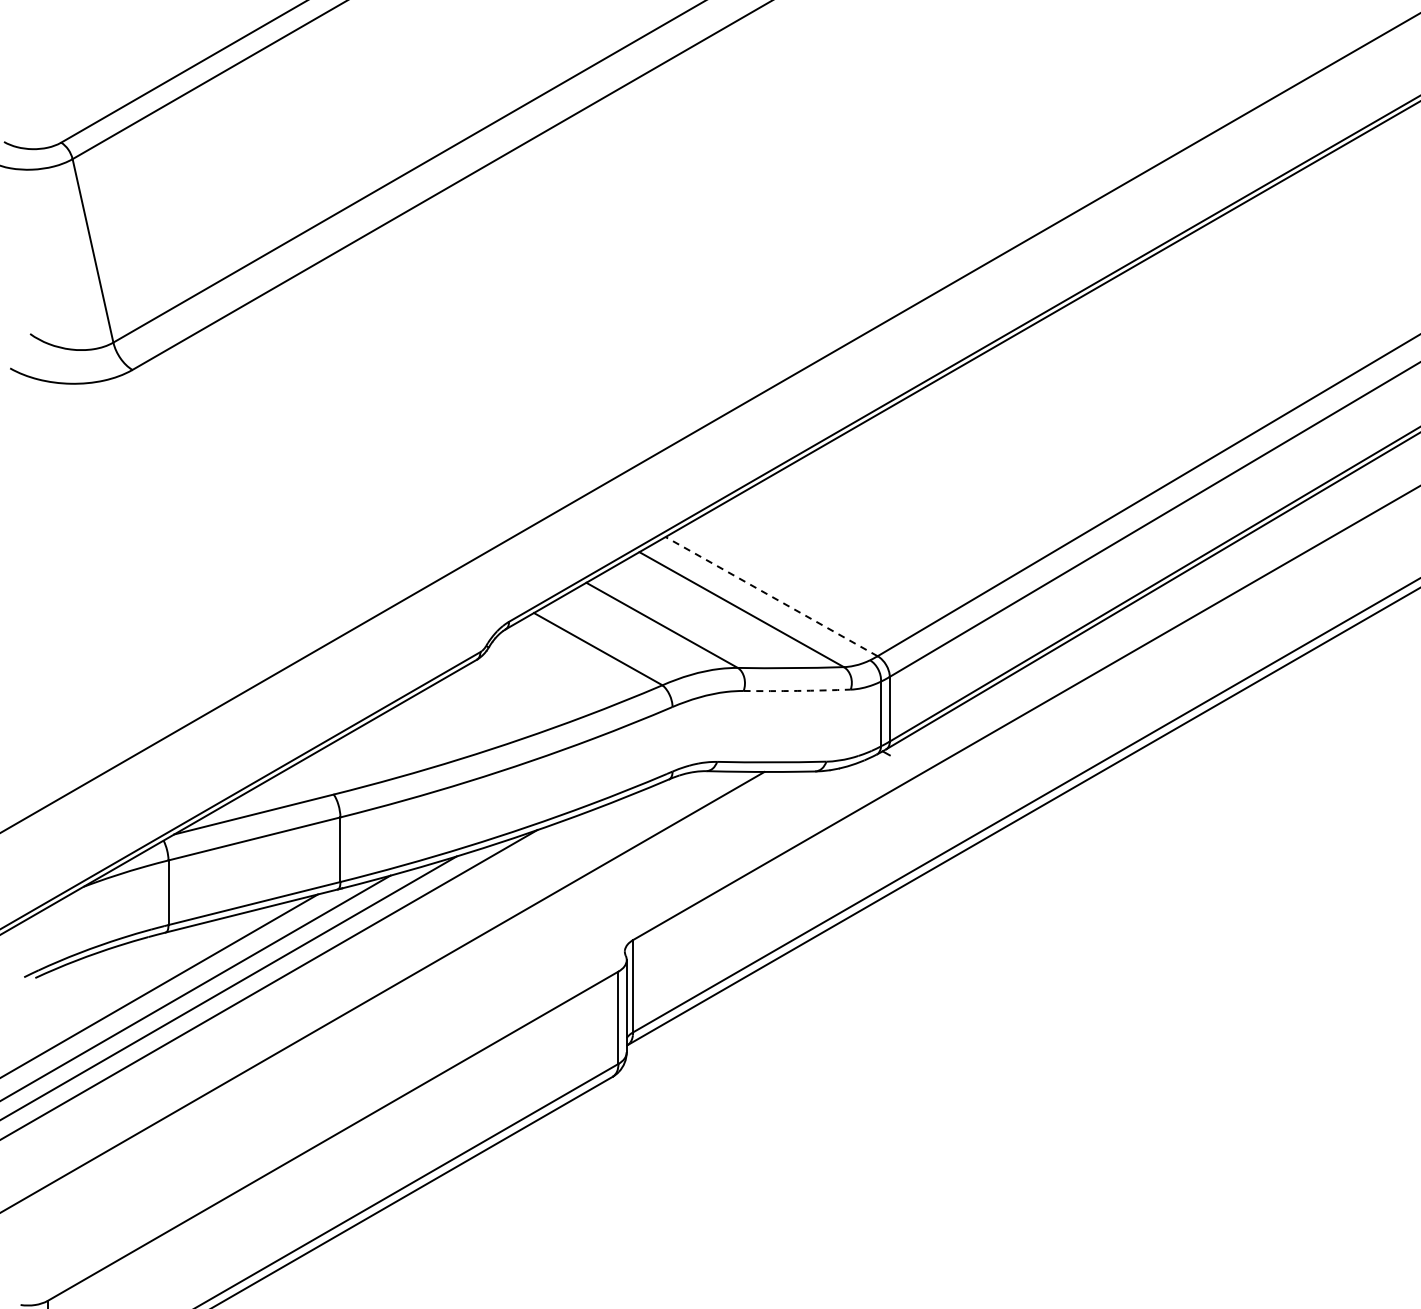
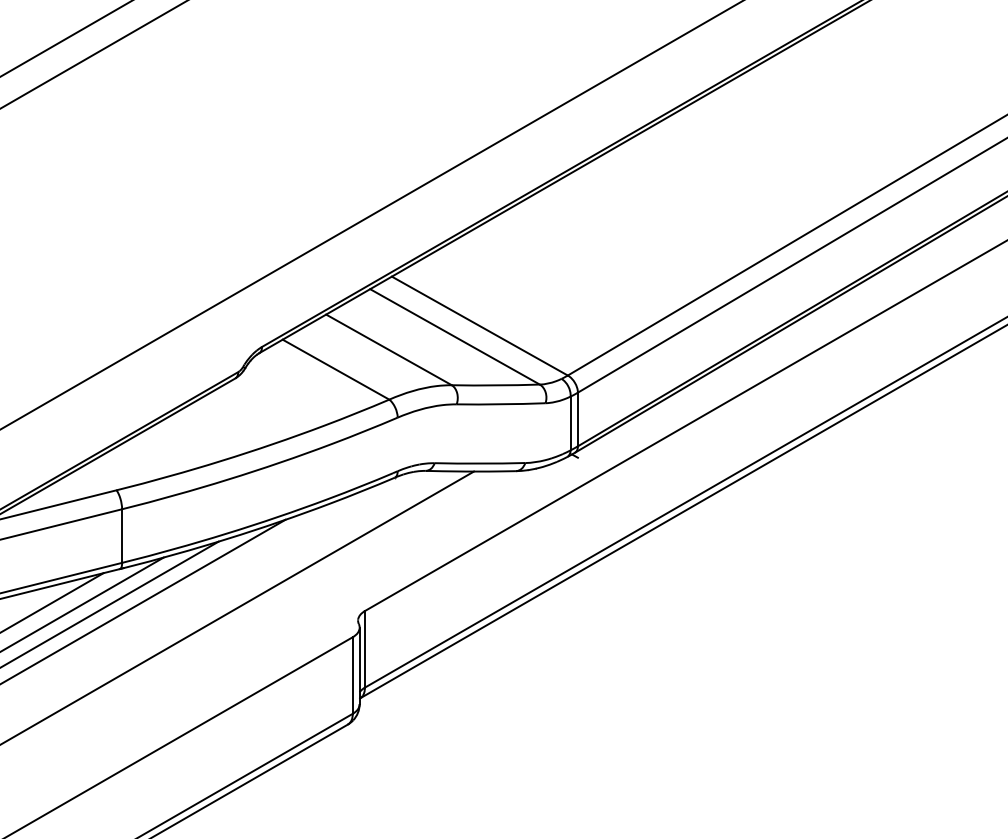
line: (771, 596) -> (479, 325), dashed -> solid
arc: (797, 690) -> (501, 403), dashed -> solid

